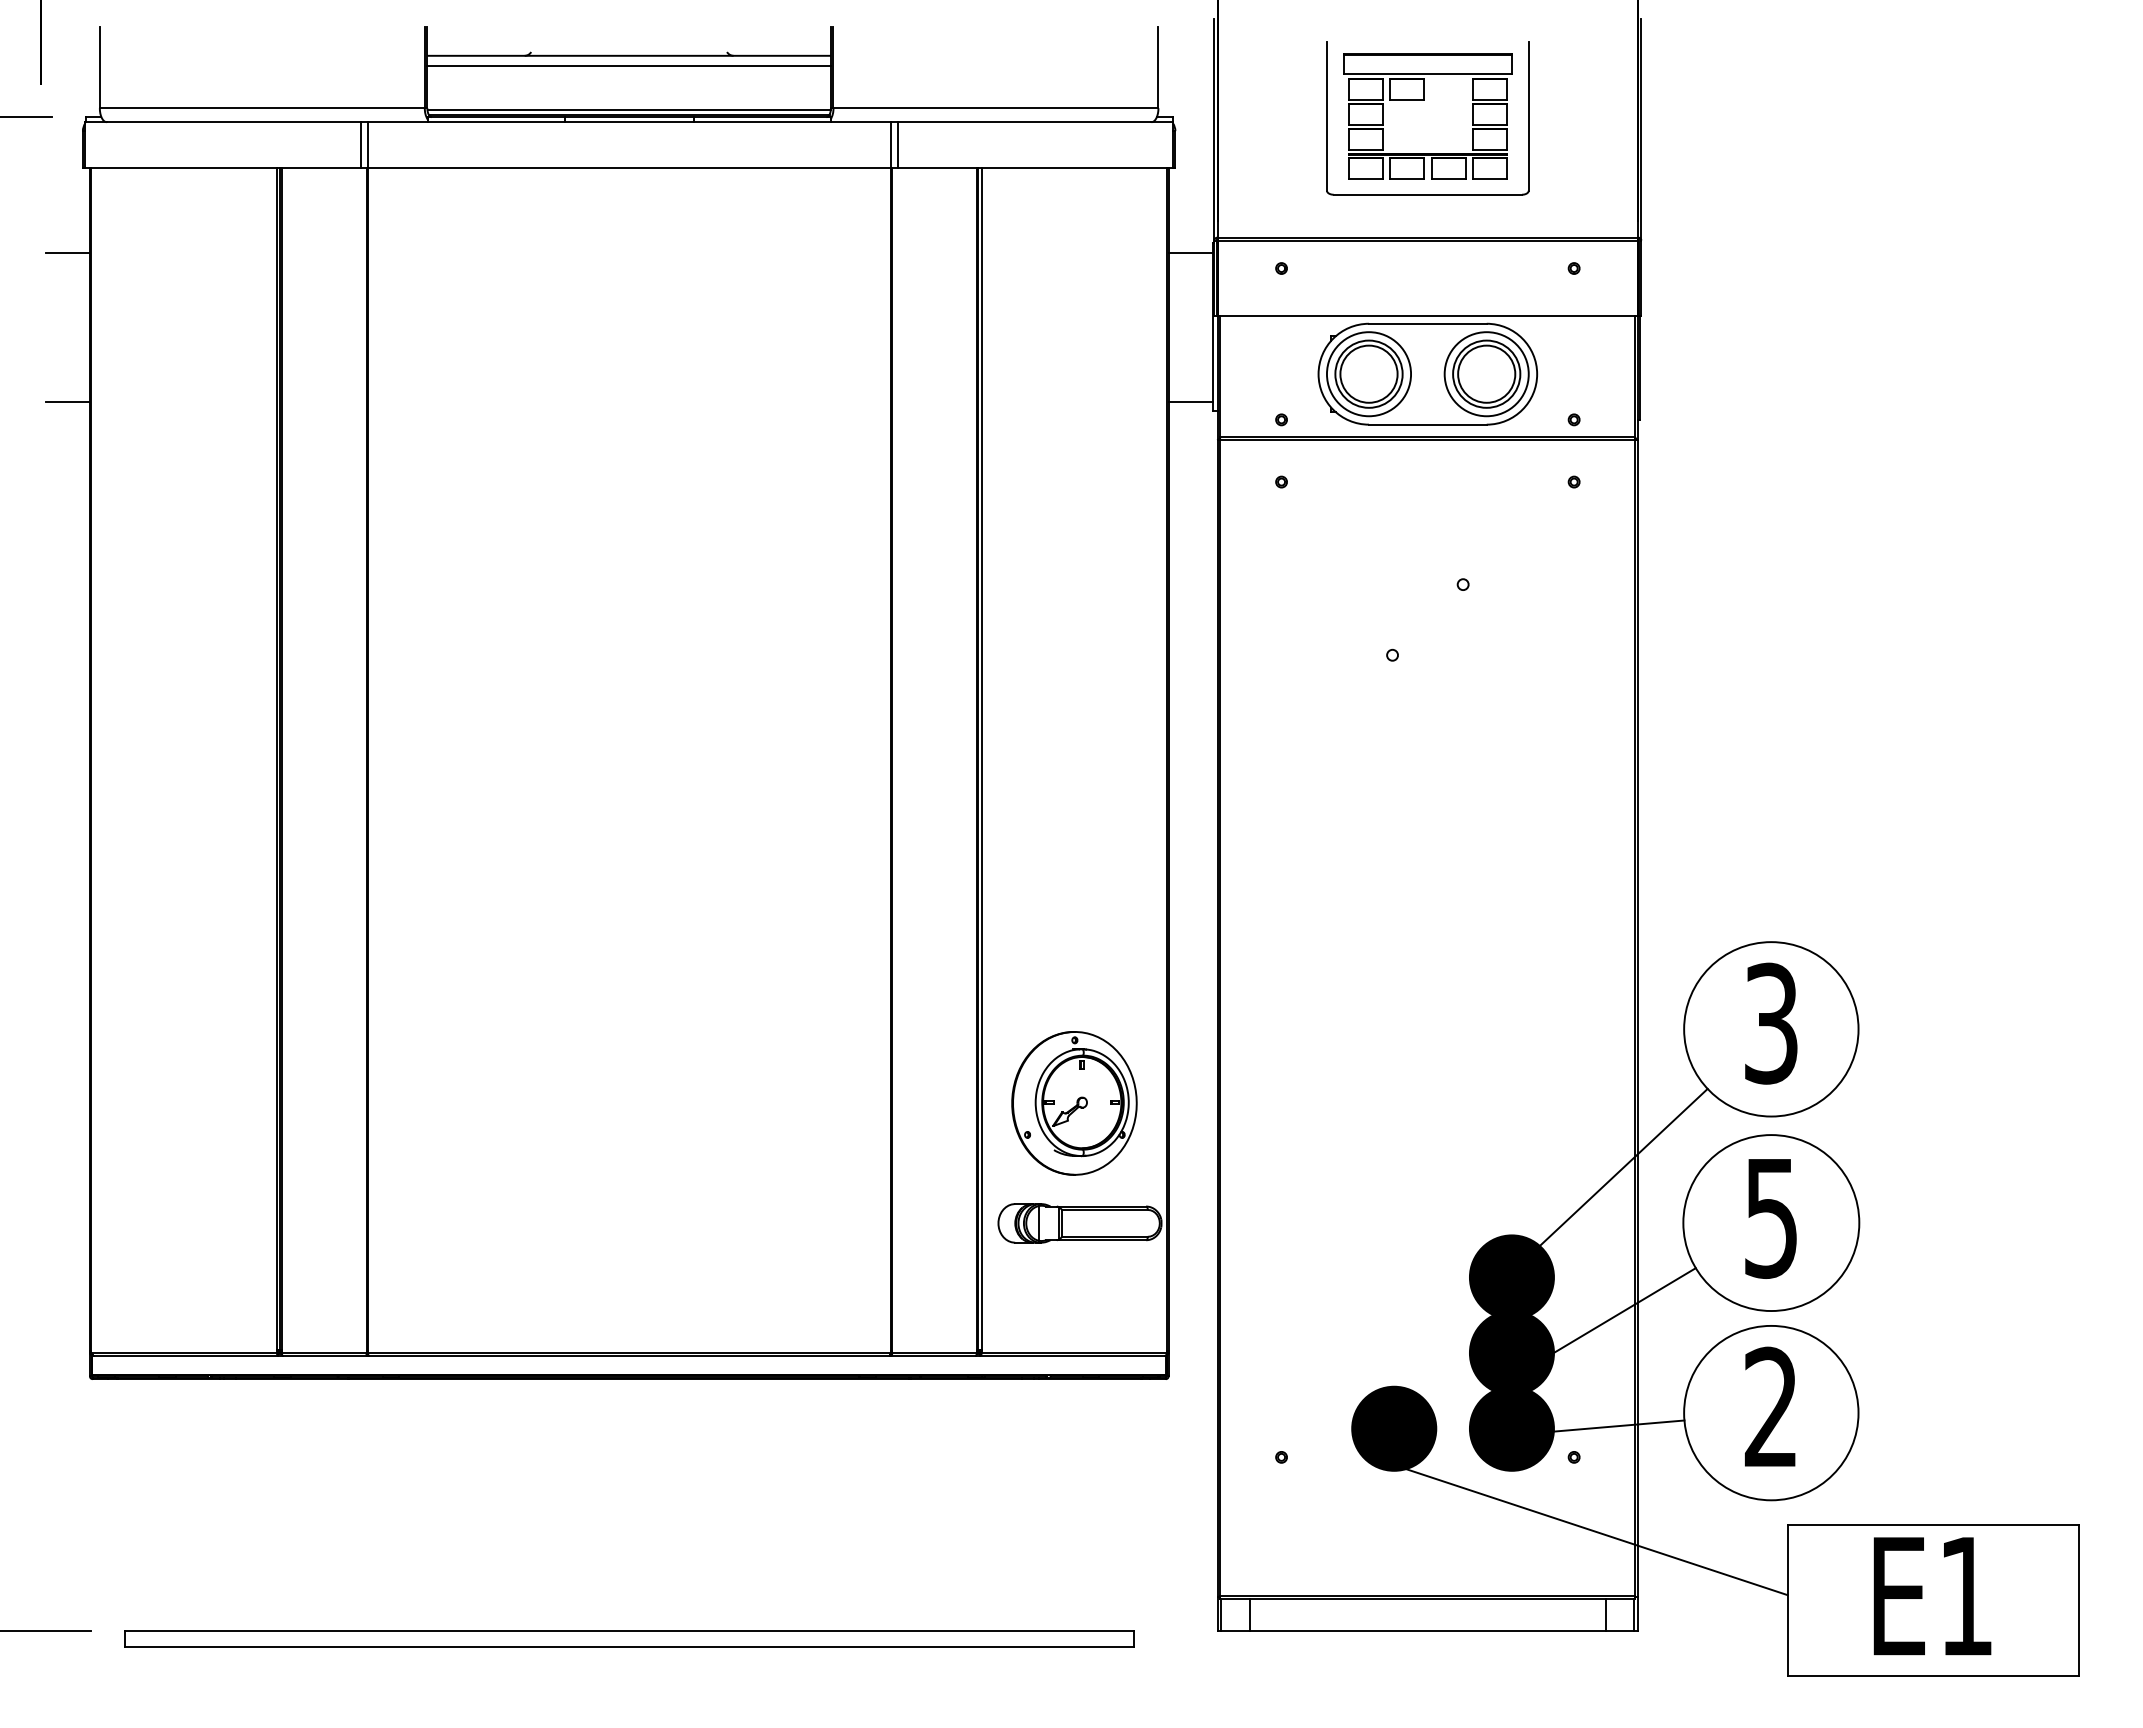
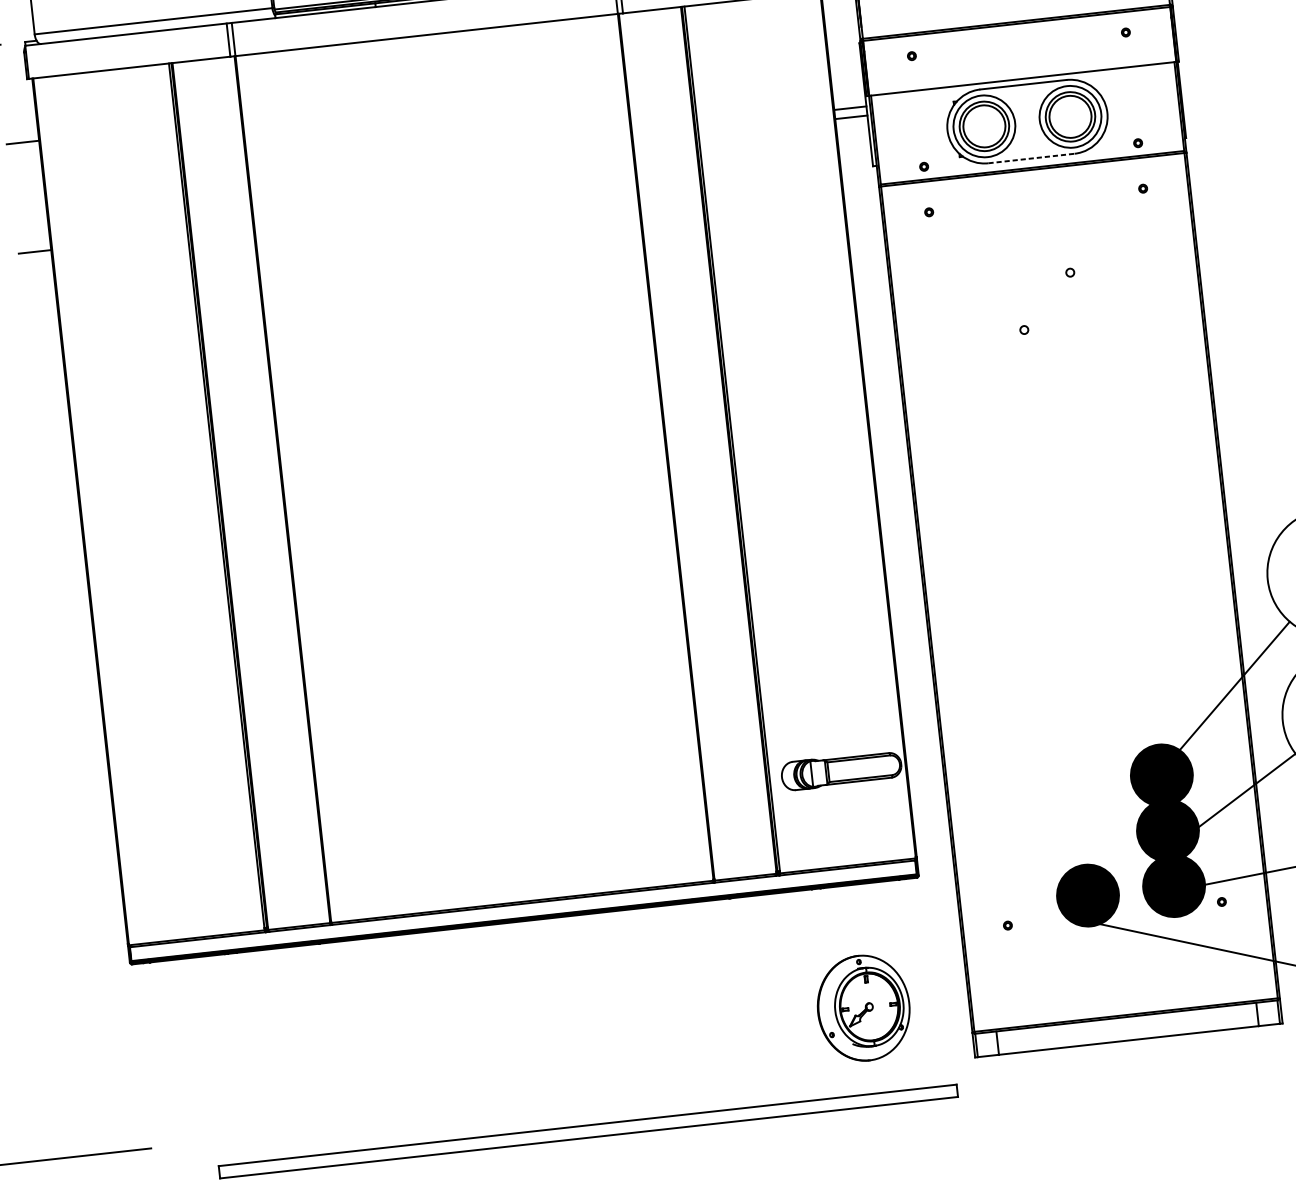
line: (1190, 252) -> (850, 108), moved
line: (1190, 402) -> (851, 117), moved
line: (1427, 424) -> (1031, 158), solid -> dashed
part: (1074, 1103) -> (863, 1008), moved
part: (629, 1638) -> (588, 1131), moved

